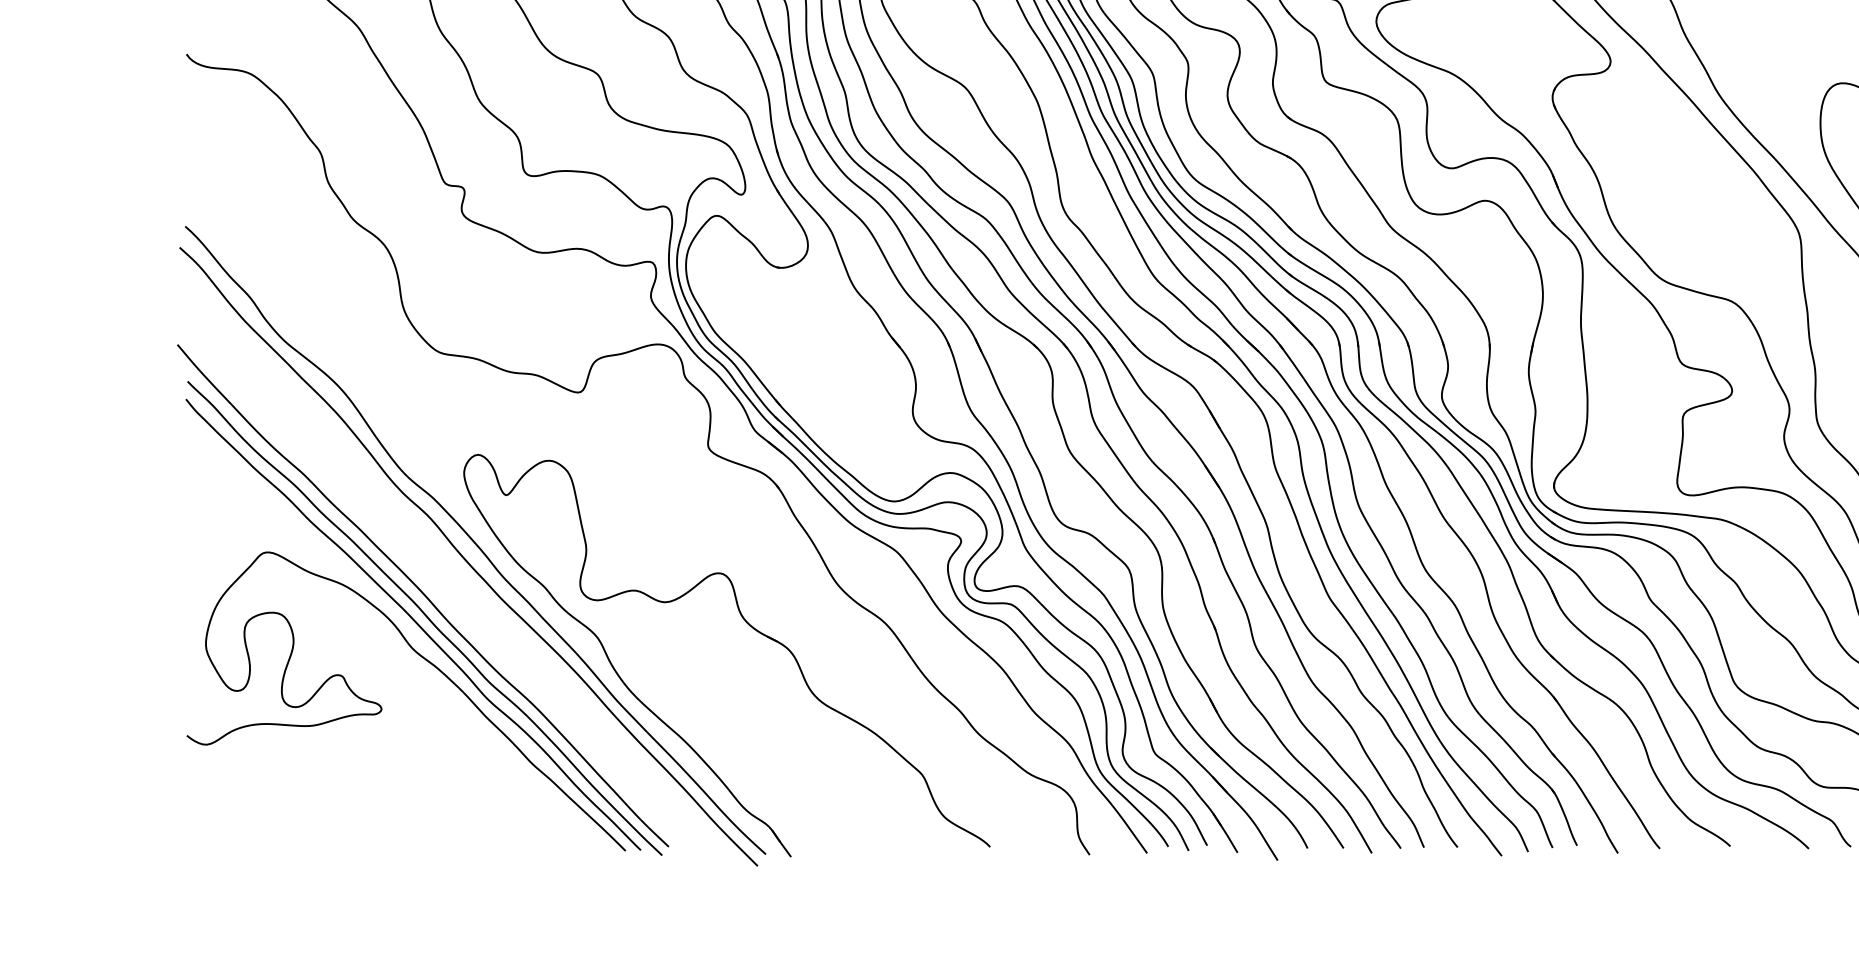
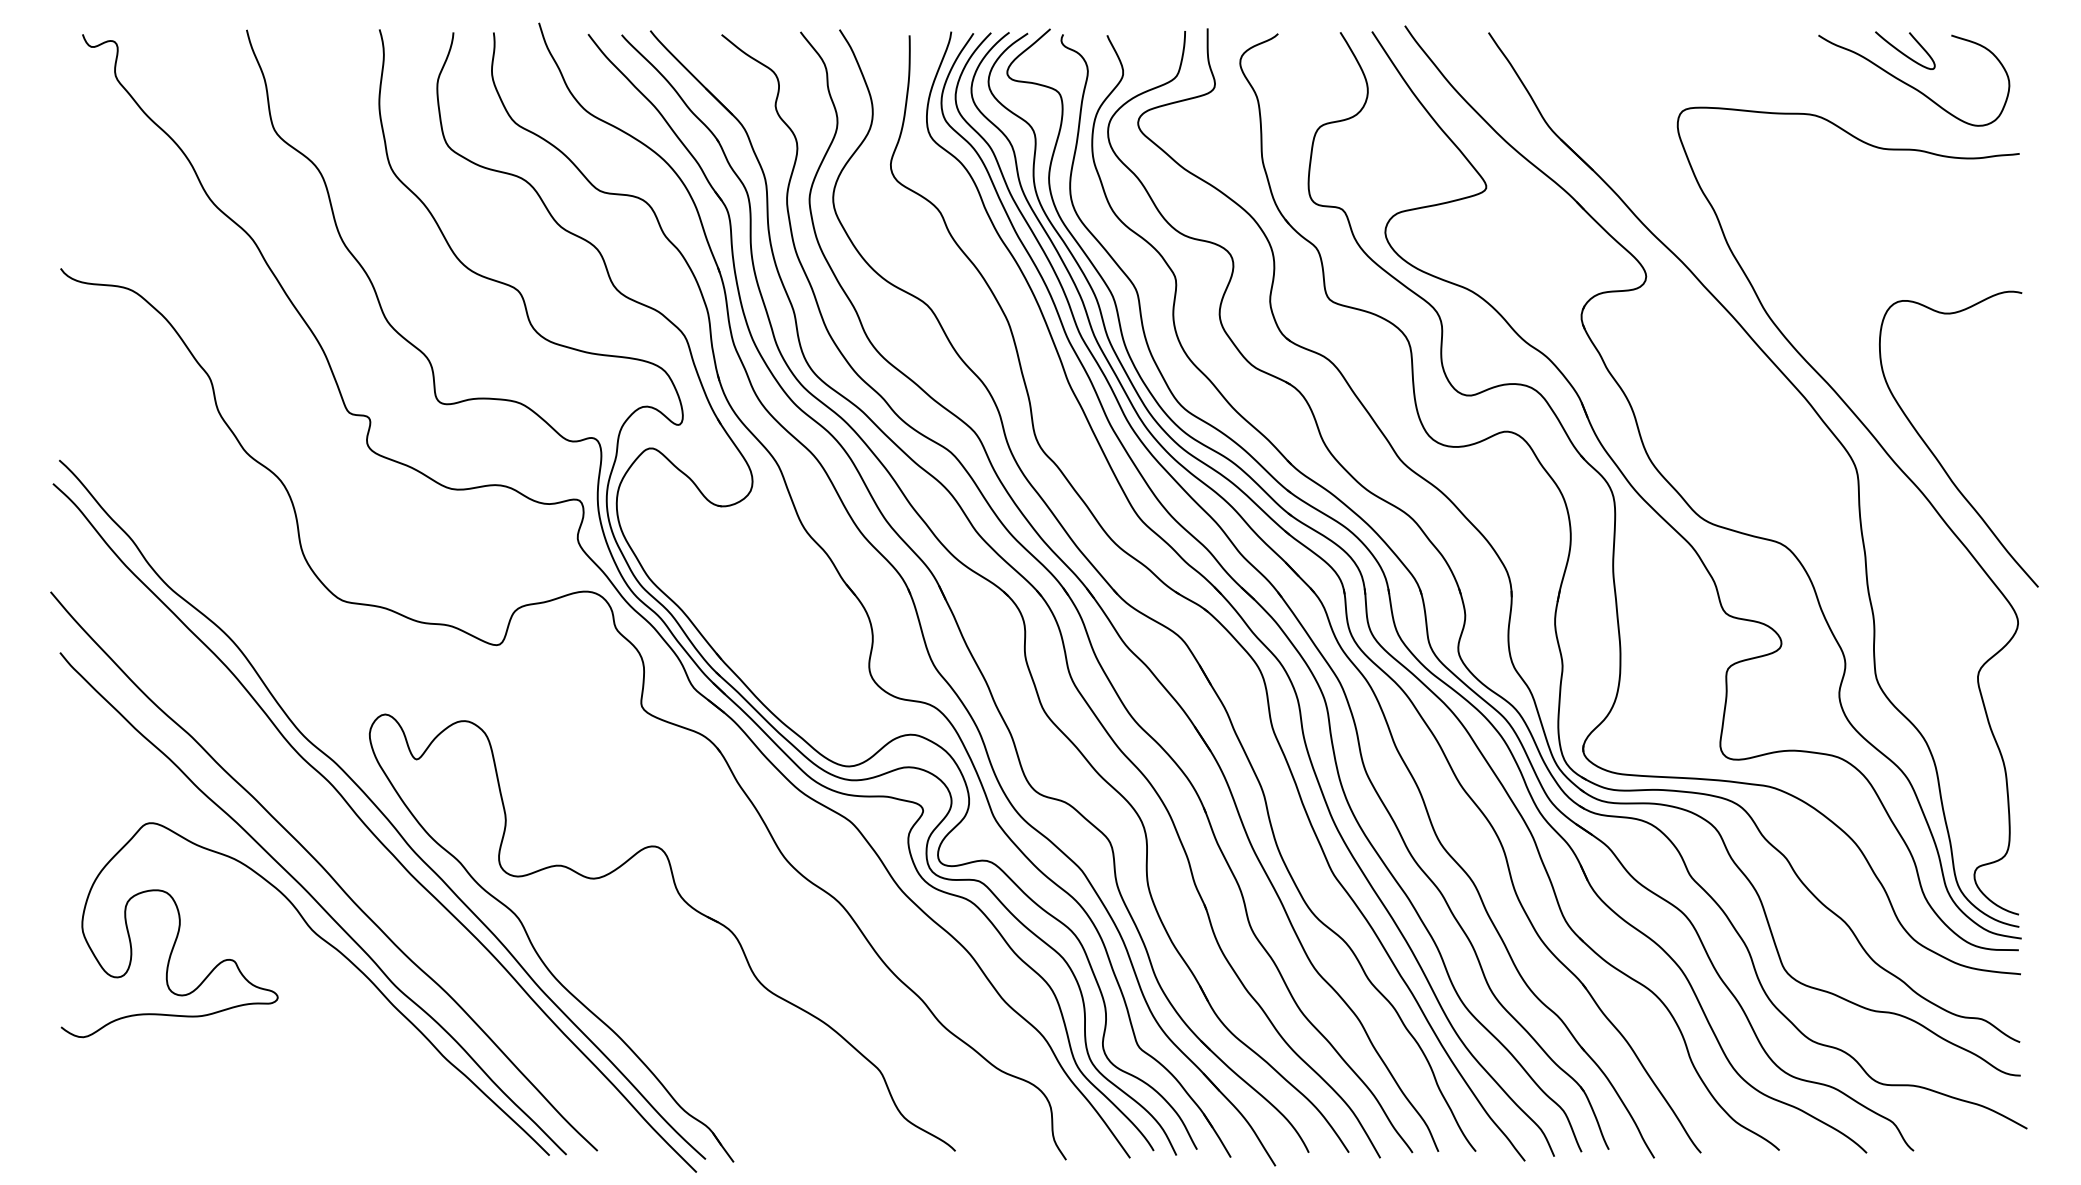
curve: (425, 616) -> (326, 894), removed

